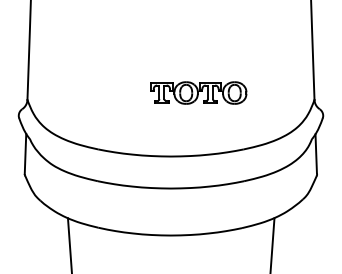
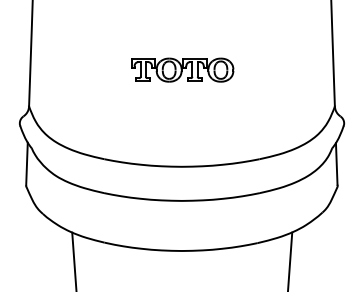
part: (198, 92) -> (182, 69), moved

